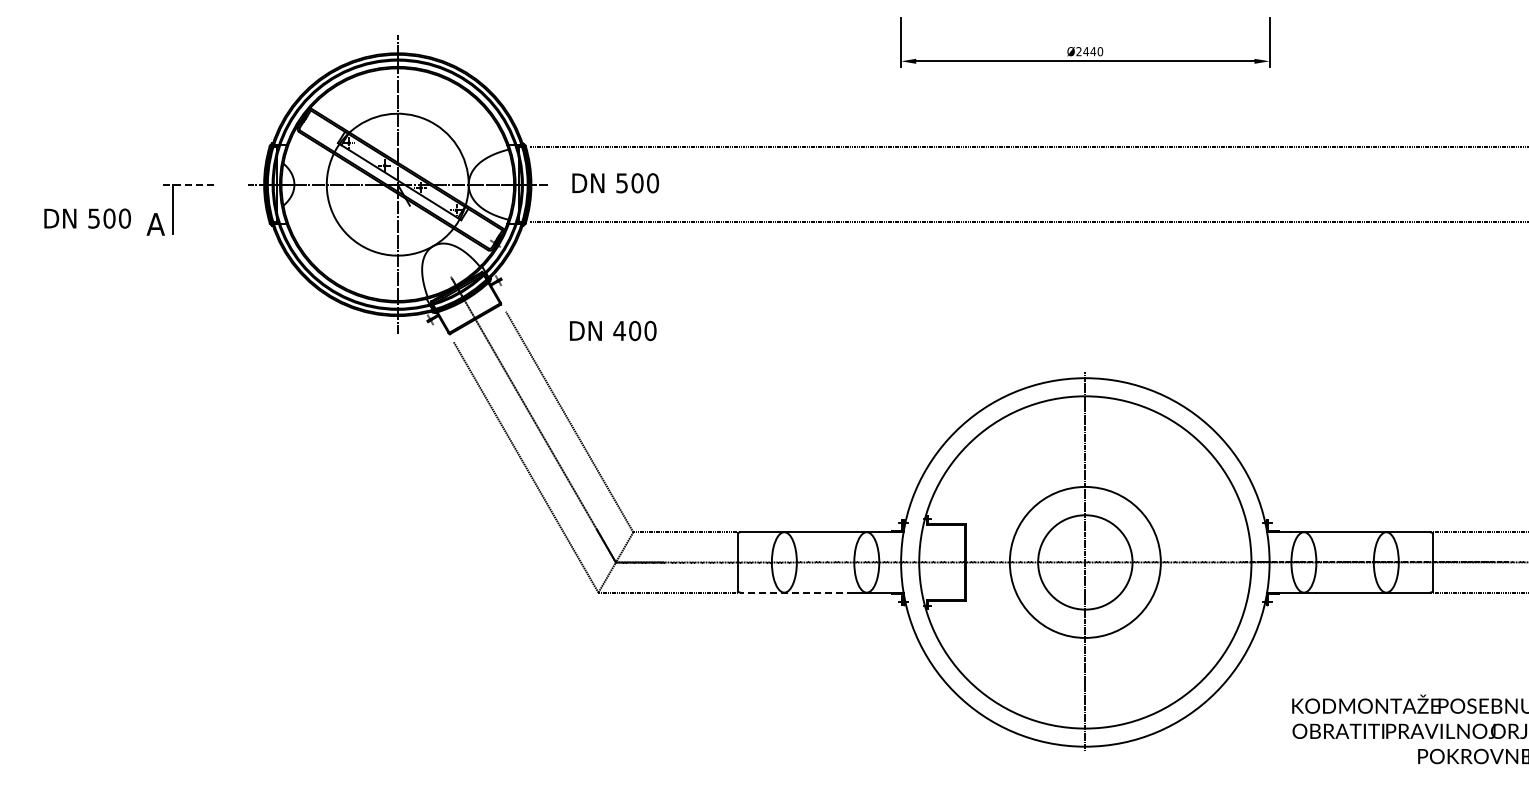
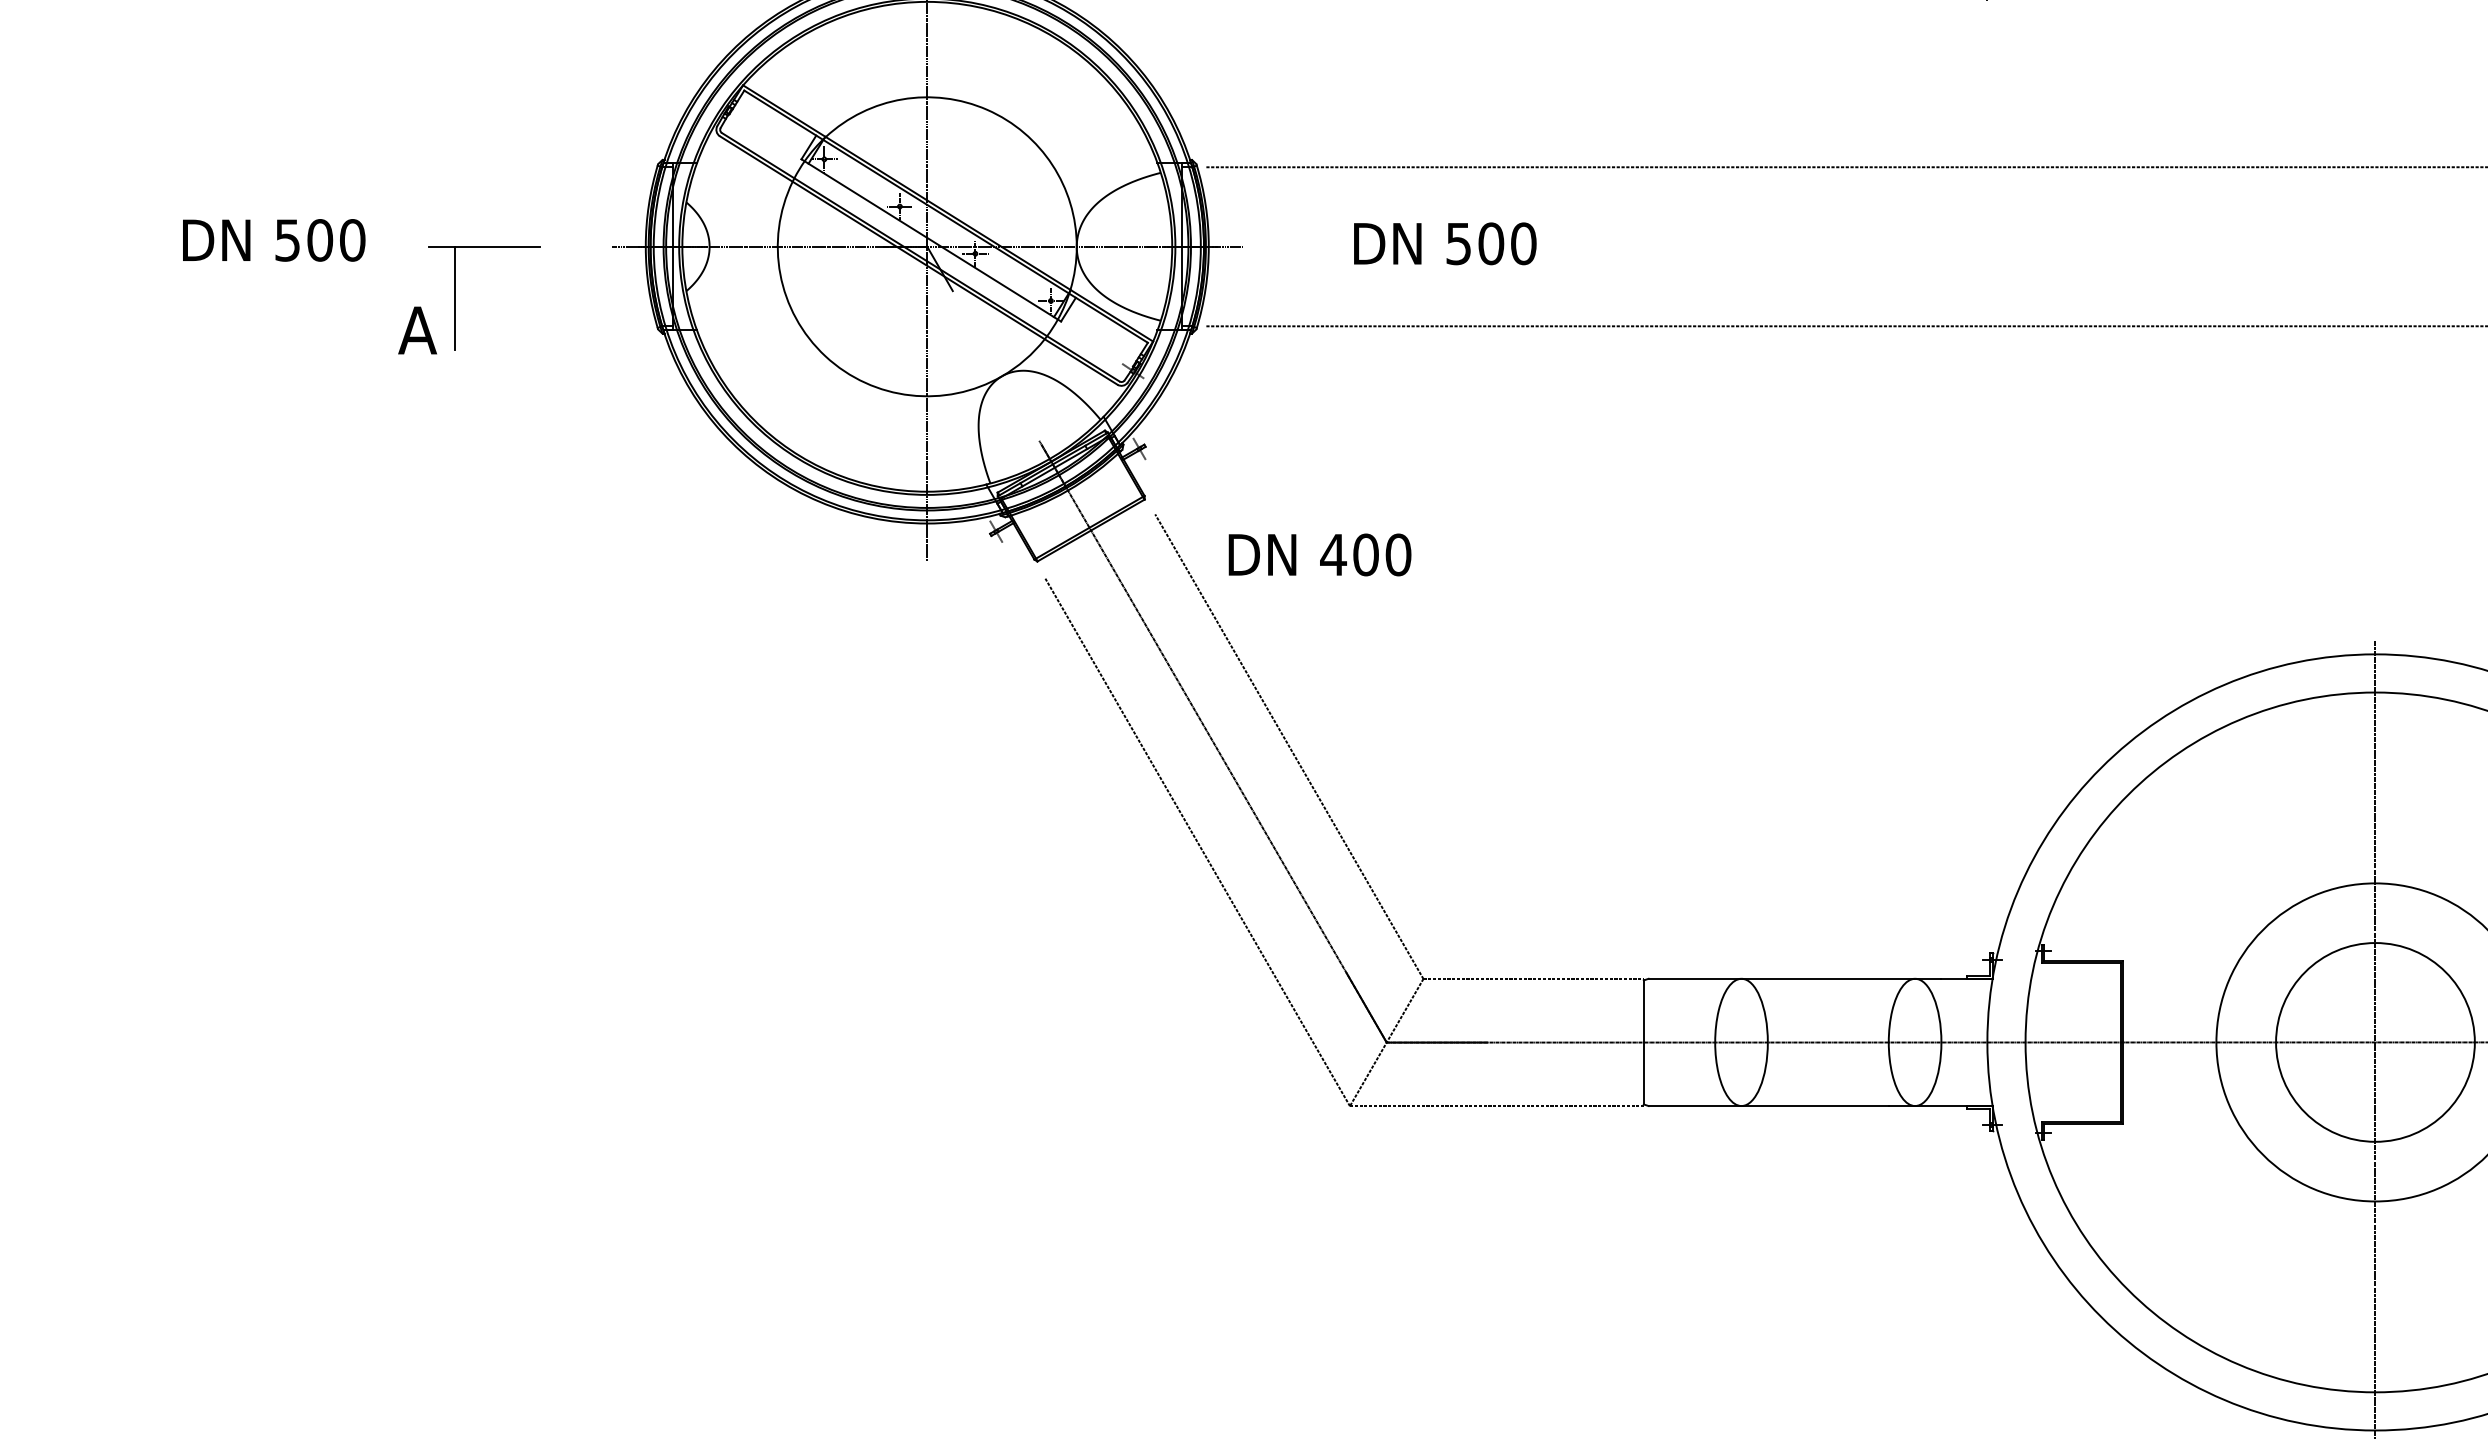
text: (615, 183) -> (1444, 244), moved
line: (187, 184) -> (484, 246), dashed -> solid
text: (87, 218) -> (273, 240), moved
text: (613, 330) -> (1320, 553), moved
line: (796, 592) -> (1767, 1105), dashed -> solid

